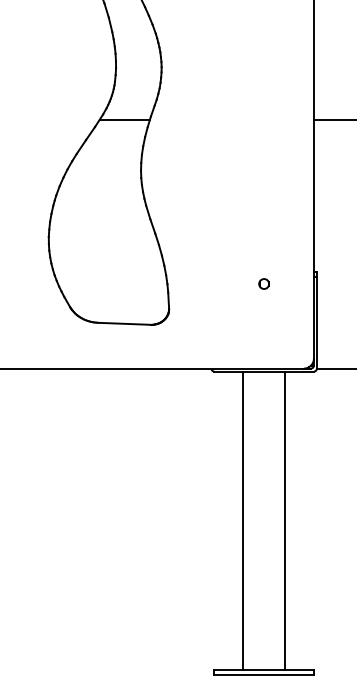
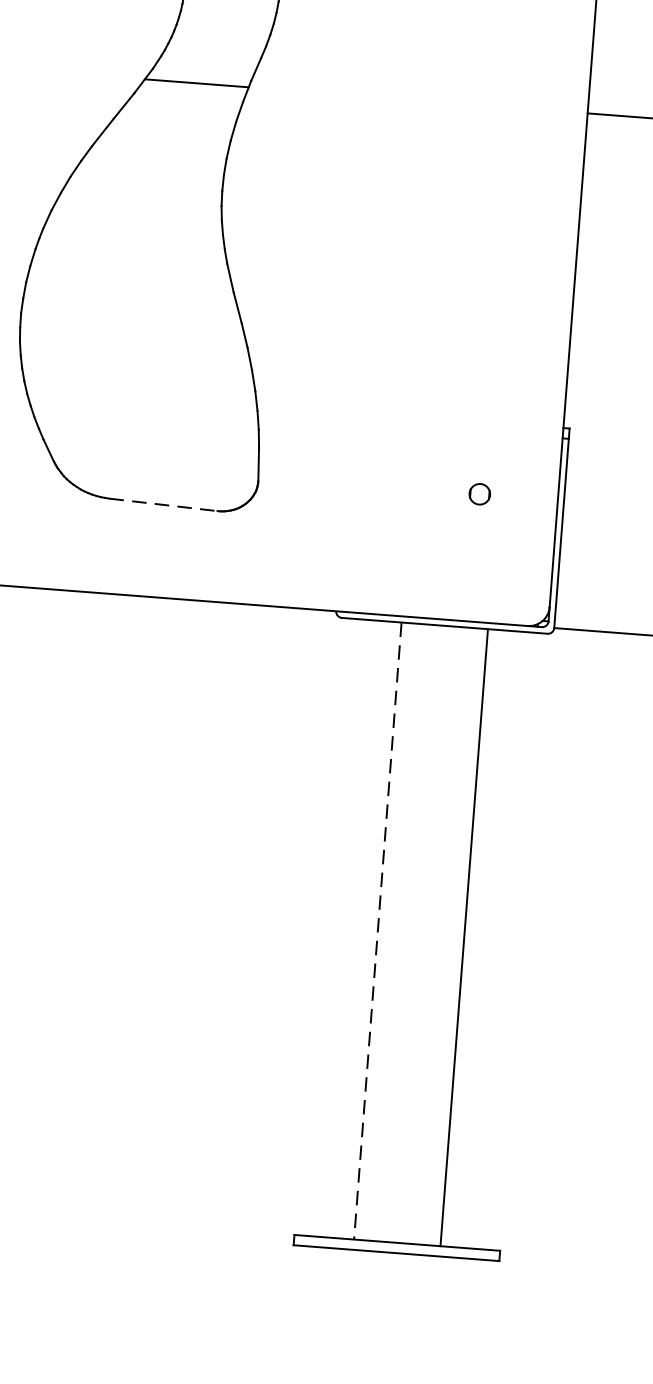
circle: (263, 283) -> (478, 493), moved
line: (124, 323) -> (163, 504), solid -> dashed
line: (243, 521) -> (378, 932), solid -> dashed

